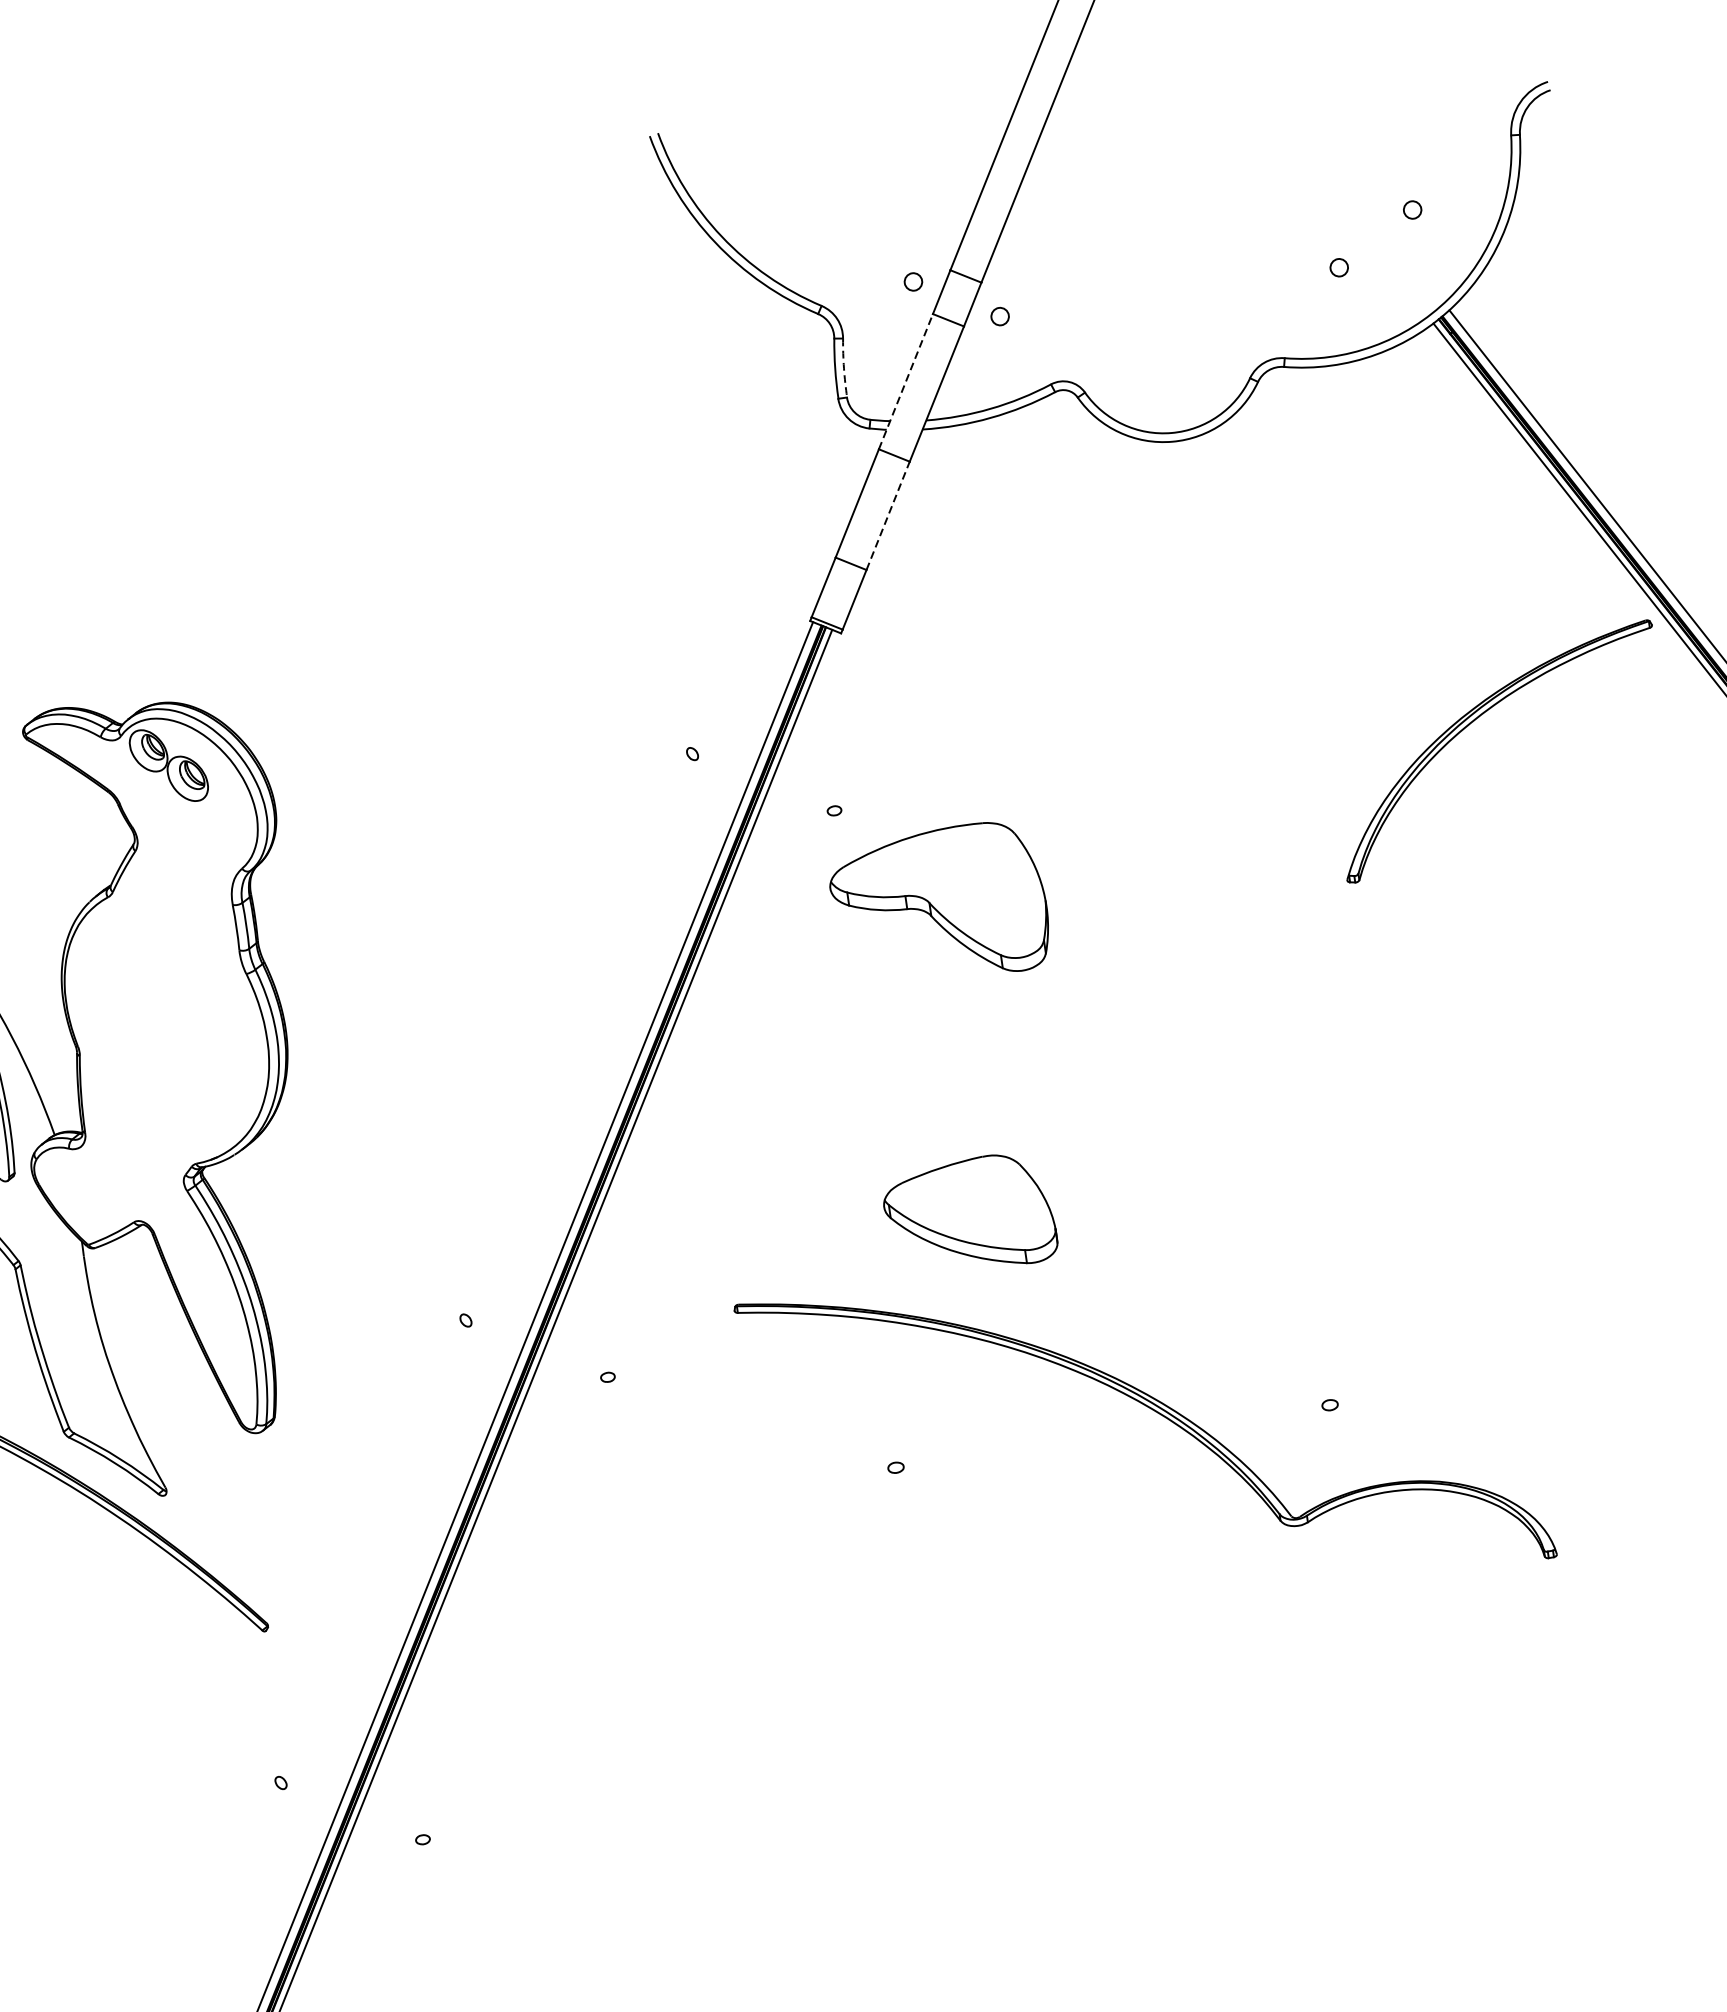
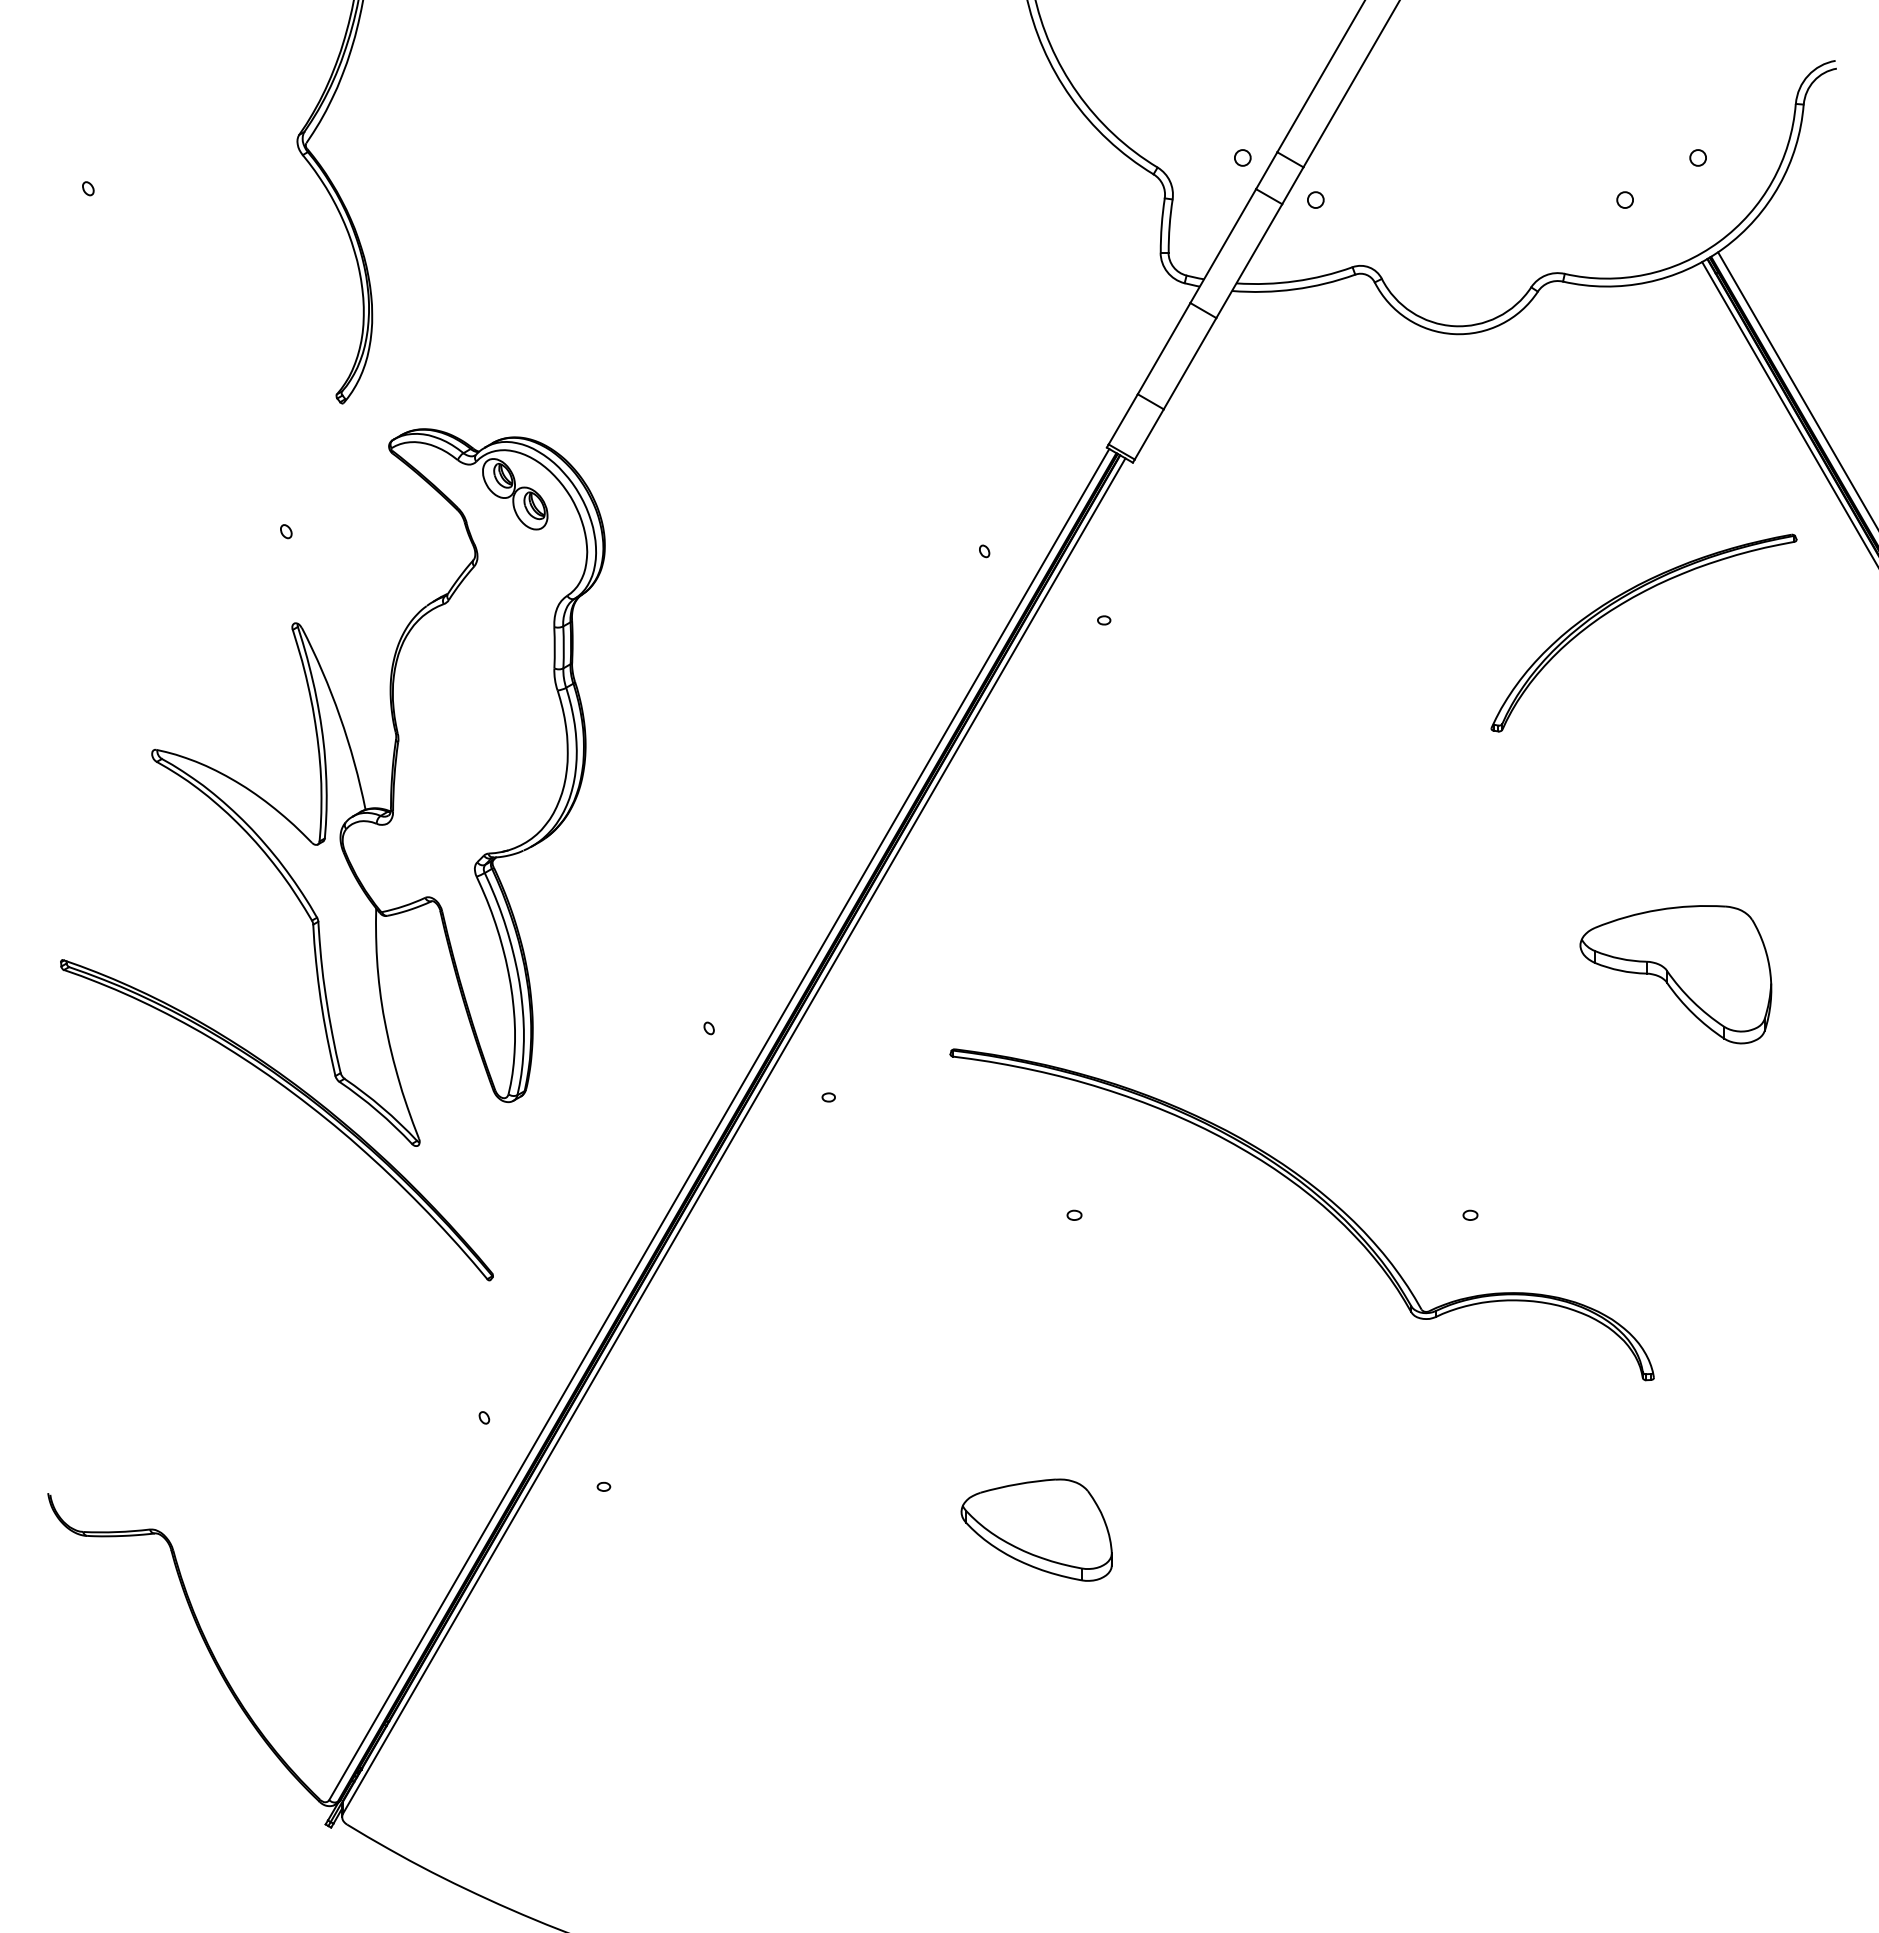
arc: (843, 367) -> (1169, 225), dashed -> solid
line: (906, 382) -> (1223, 246), dashed -> solid
line: (888, 515) -> (1190, 363), dashed -> solid
part: (1472, 723) -> (1623, 604), moved
part: (939, 905) -> (1675, 974), moved
part: (969, 1214) -> (1036, 1529), moved

